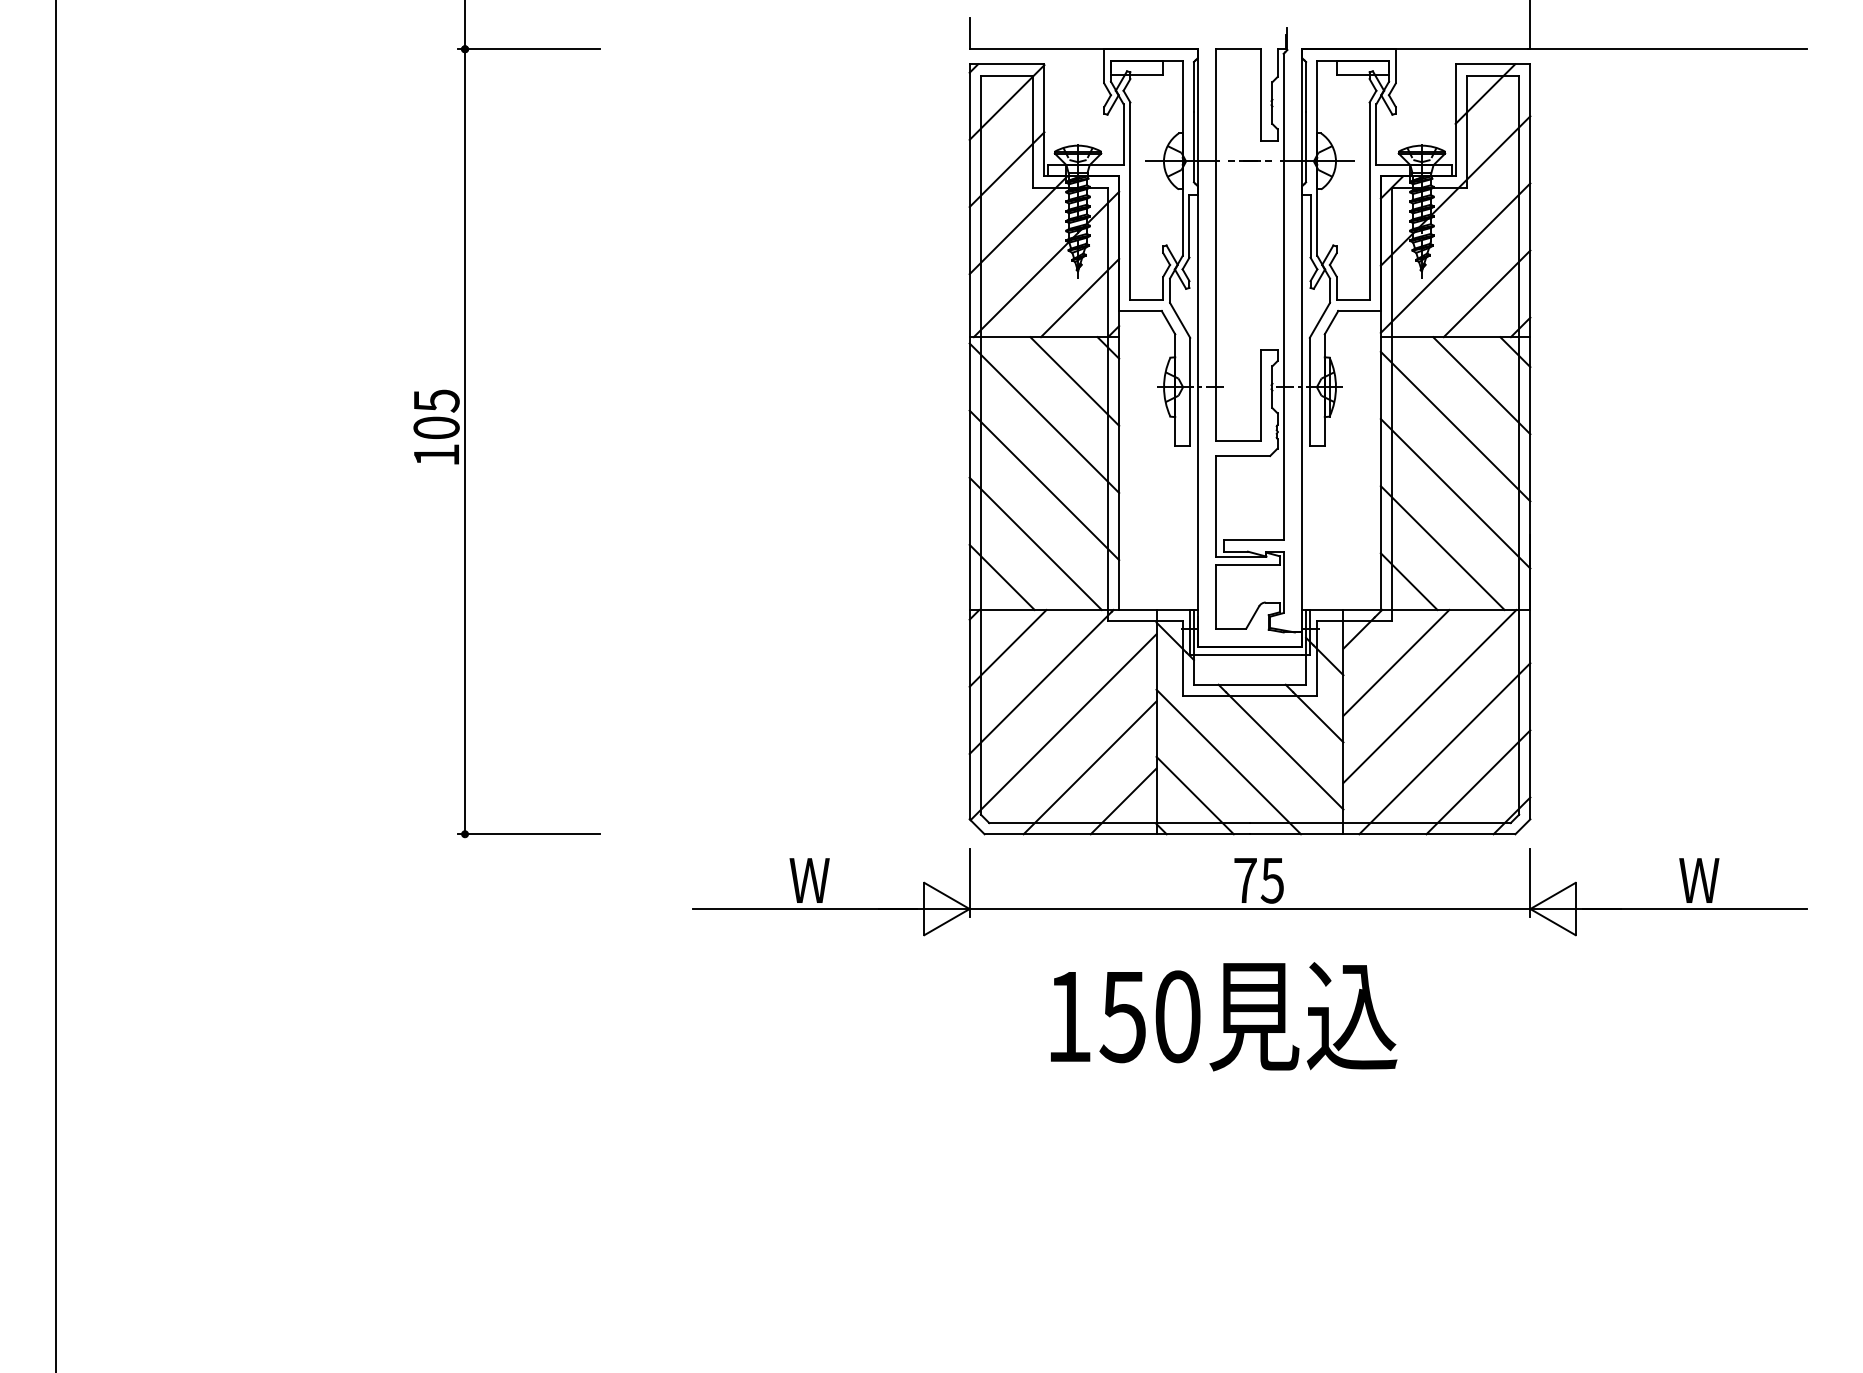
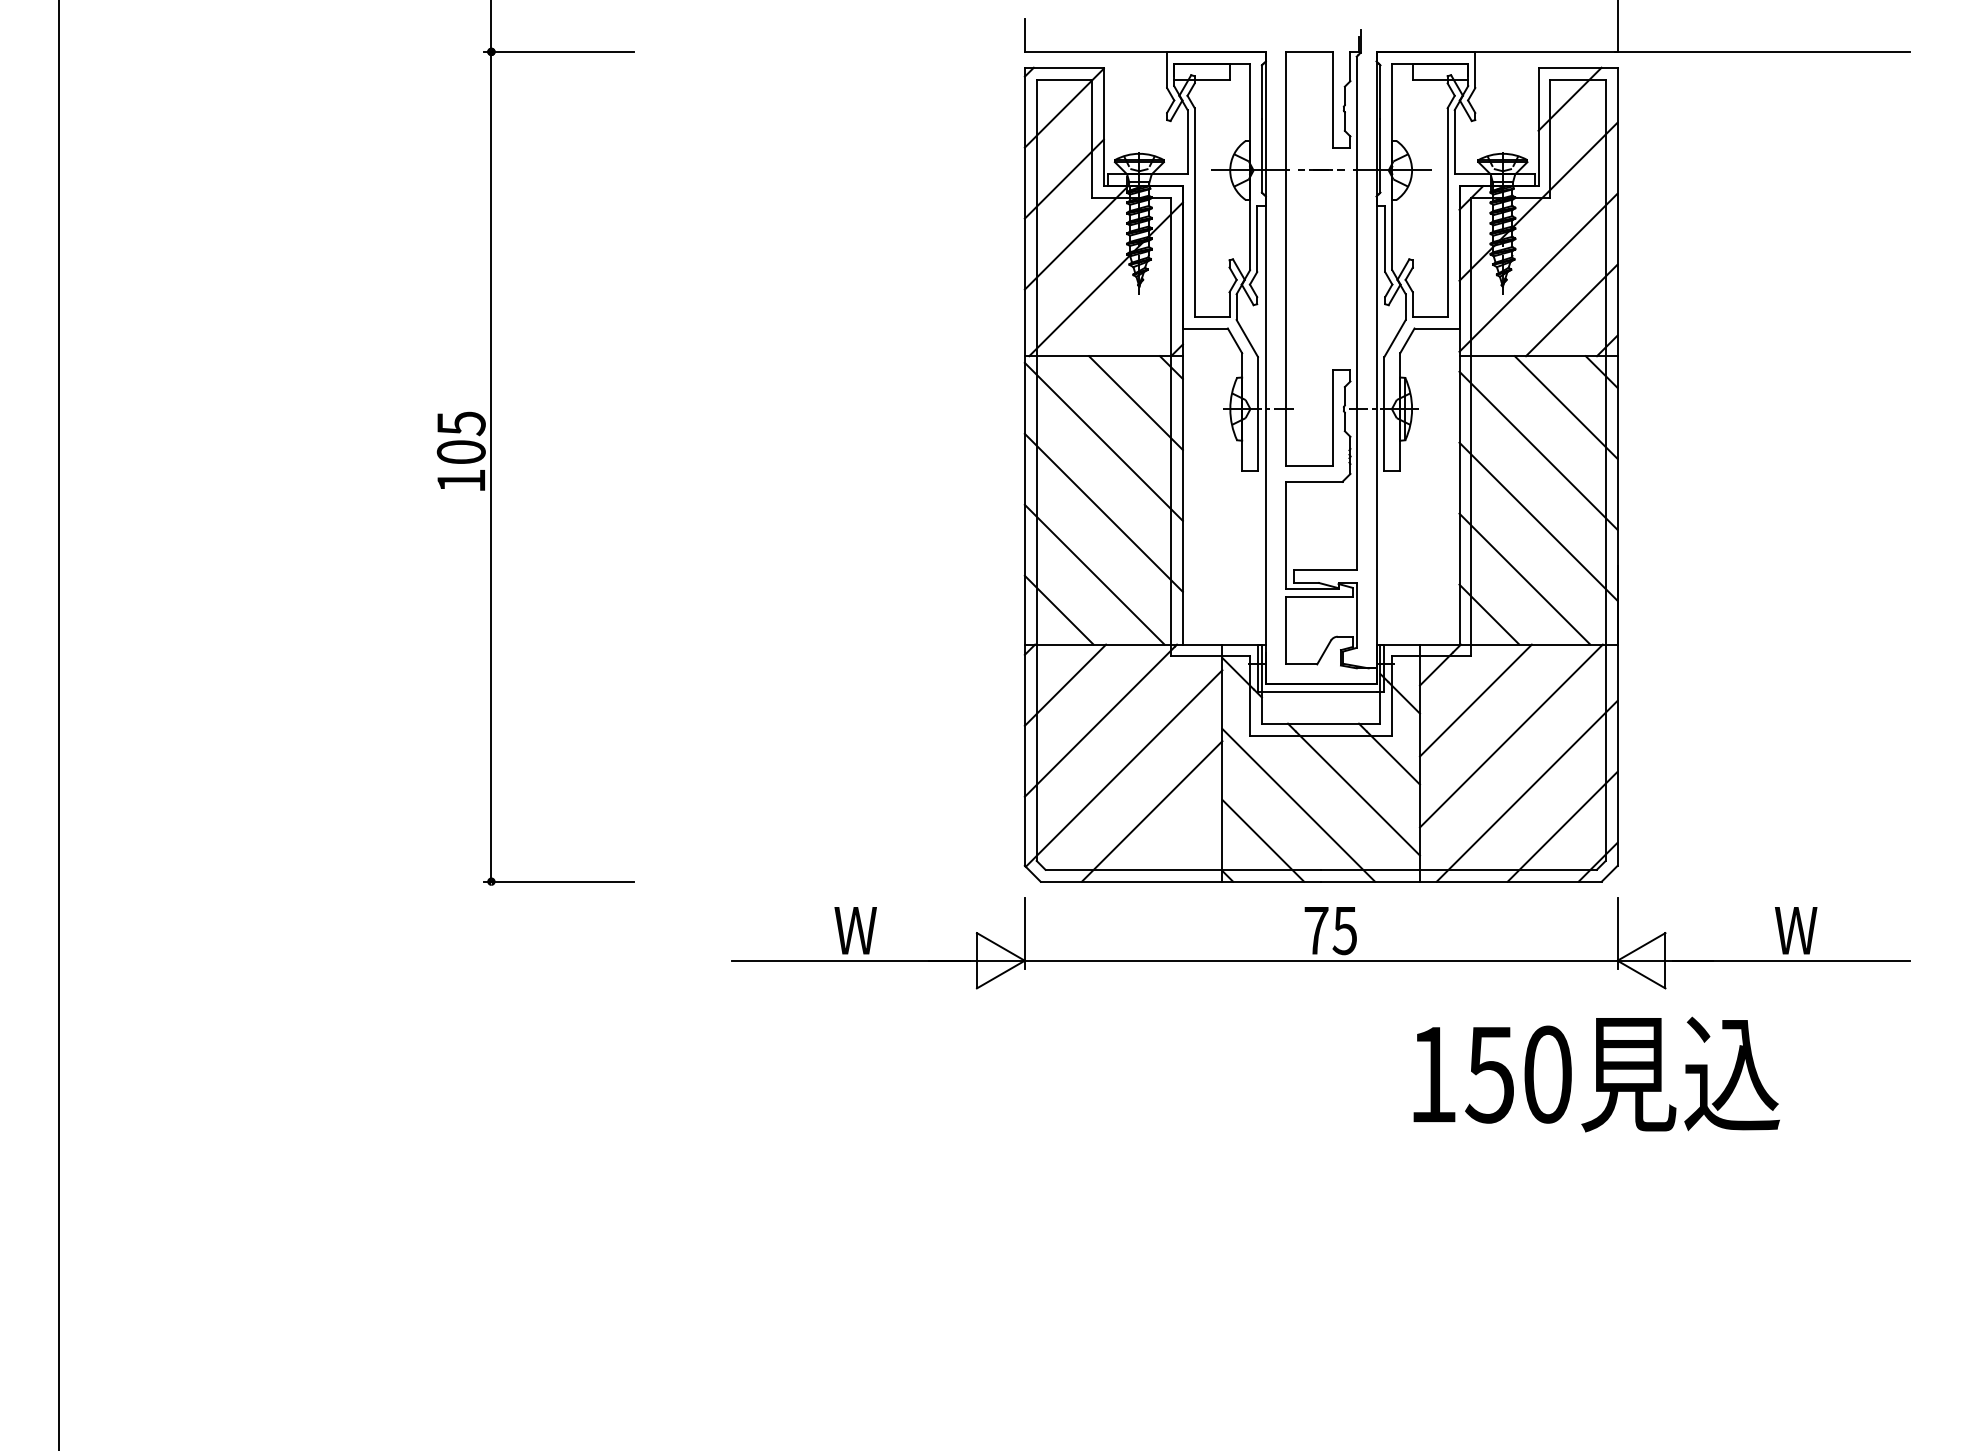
line: (1080, 297) -> (1141, 314), removed
line: (1123, 800) -> (1187, 846), removed
text: (1223, 1016) -> (1596, 1074), moved

